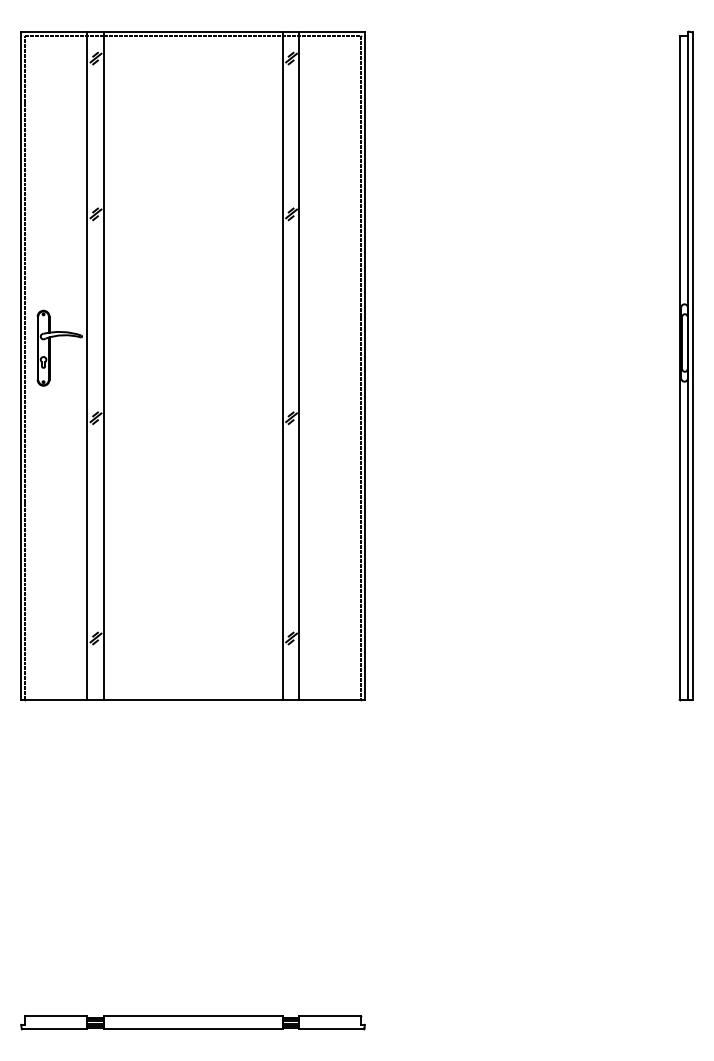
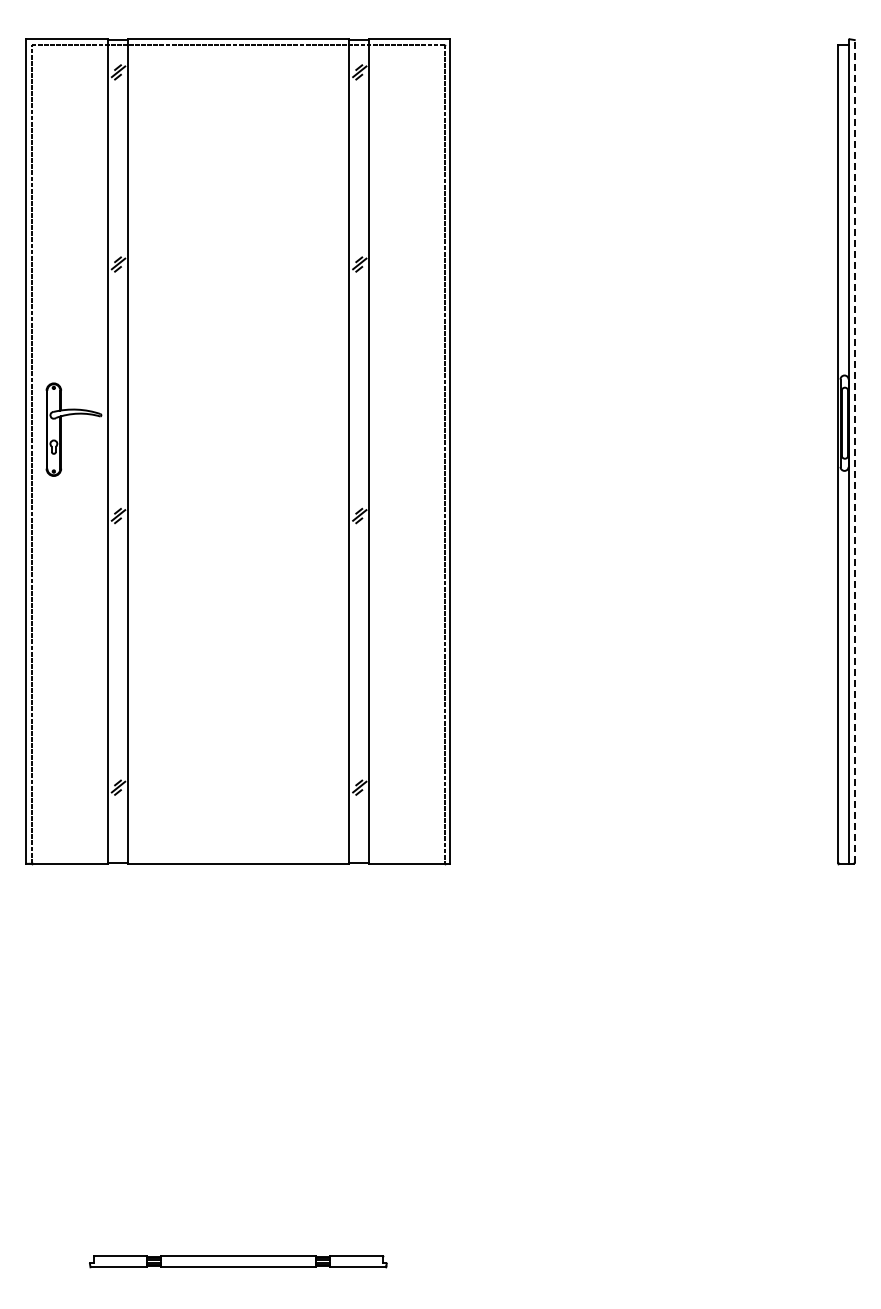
line: (692, 365) -> (854, 451), solid -> dashed
part: (193, 1022) -> (238, 1261), size x0.7

